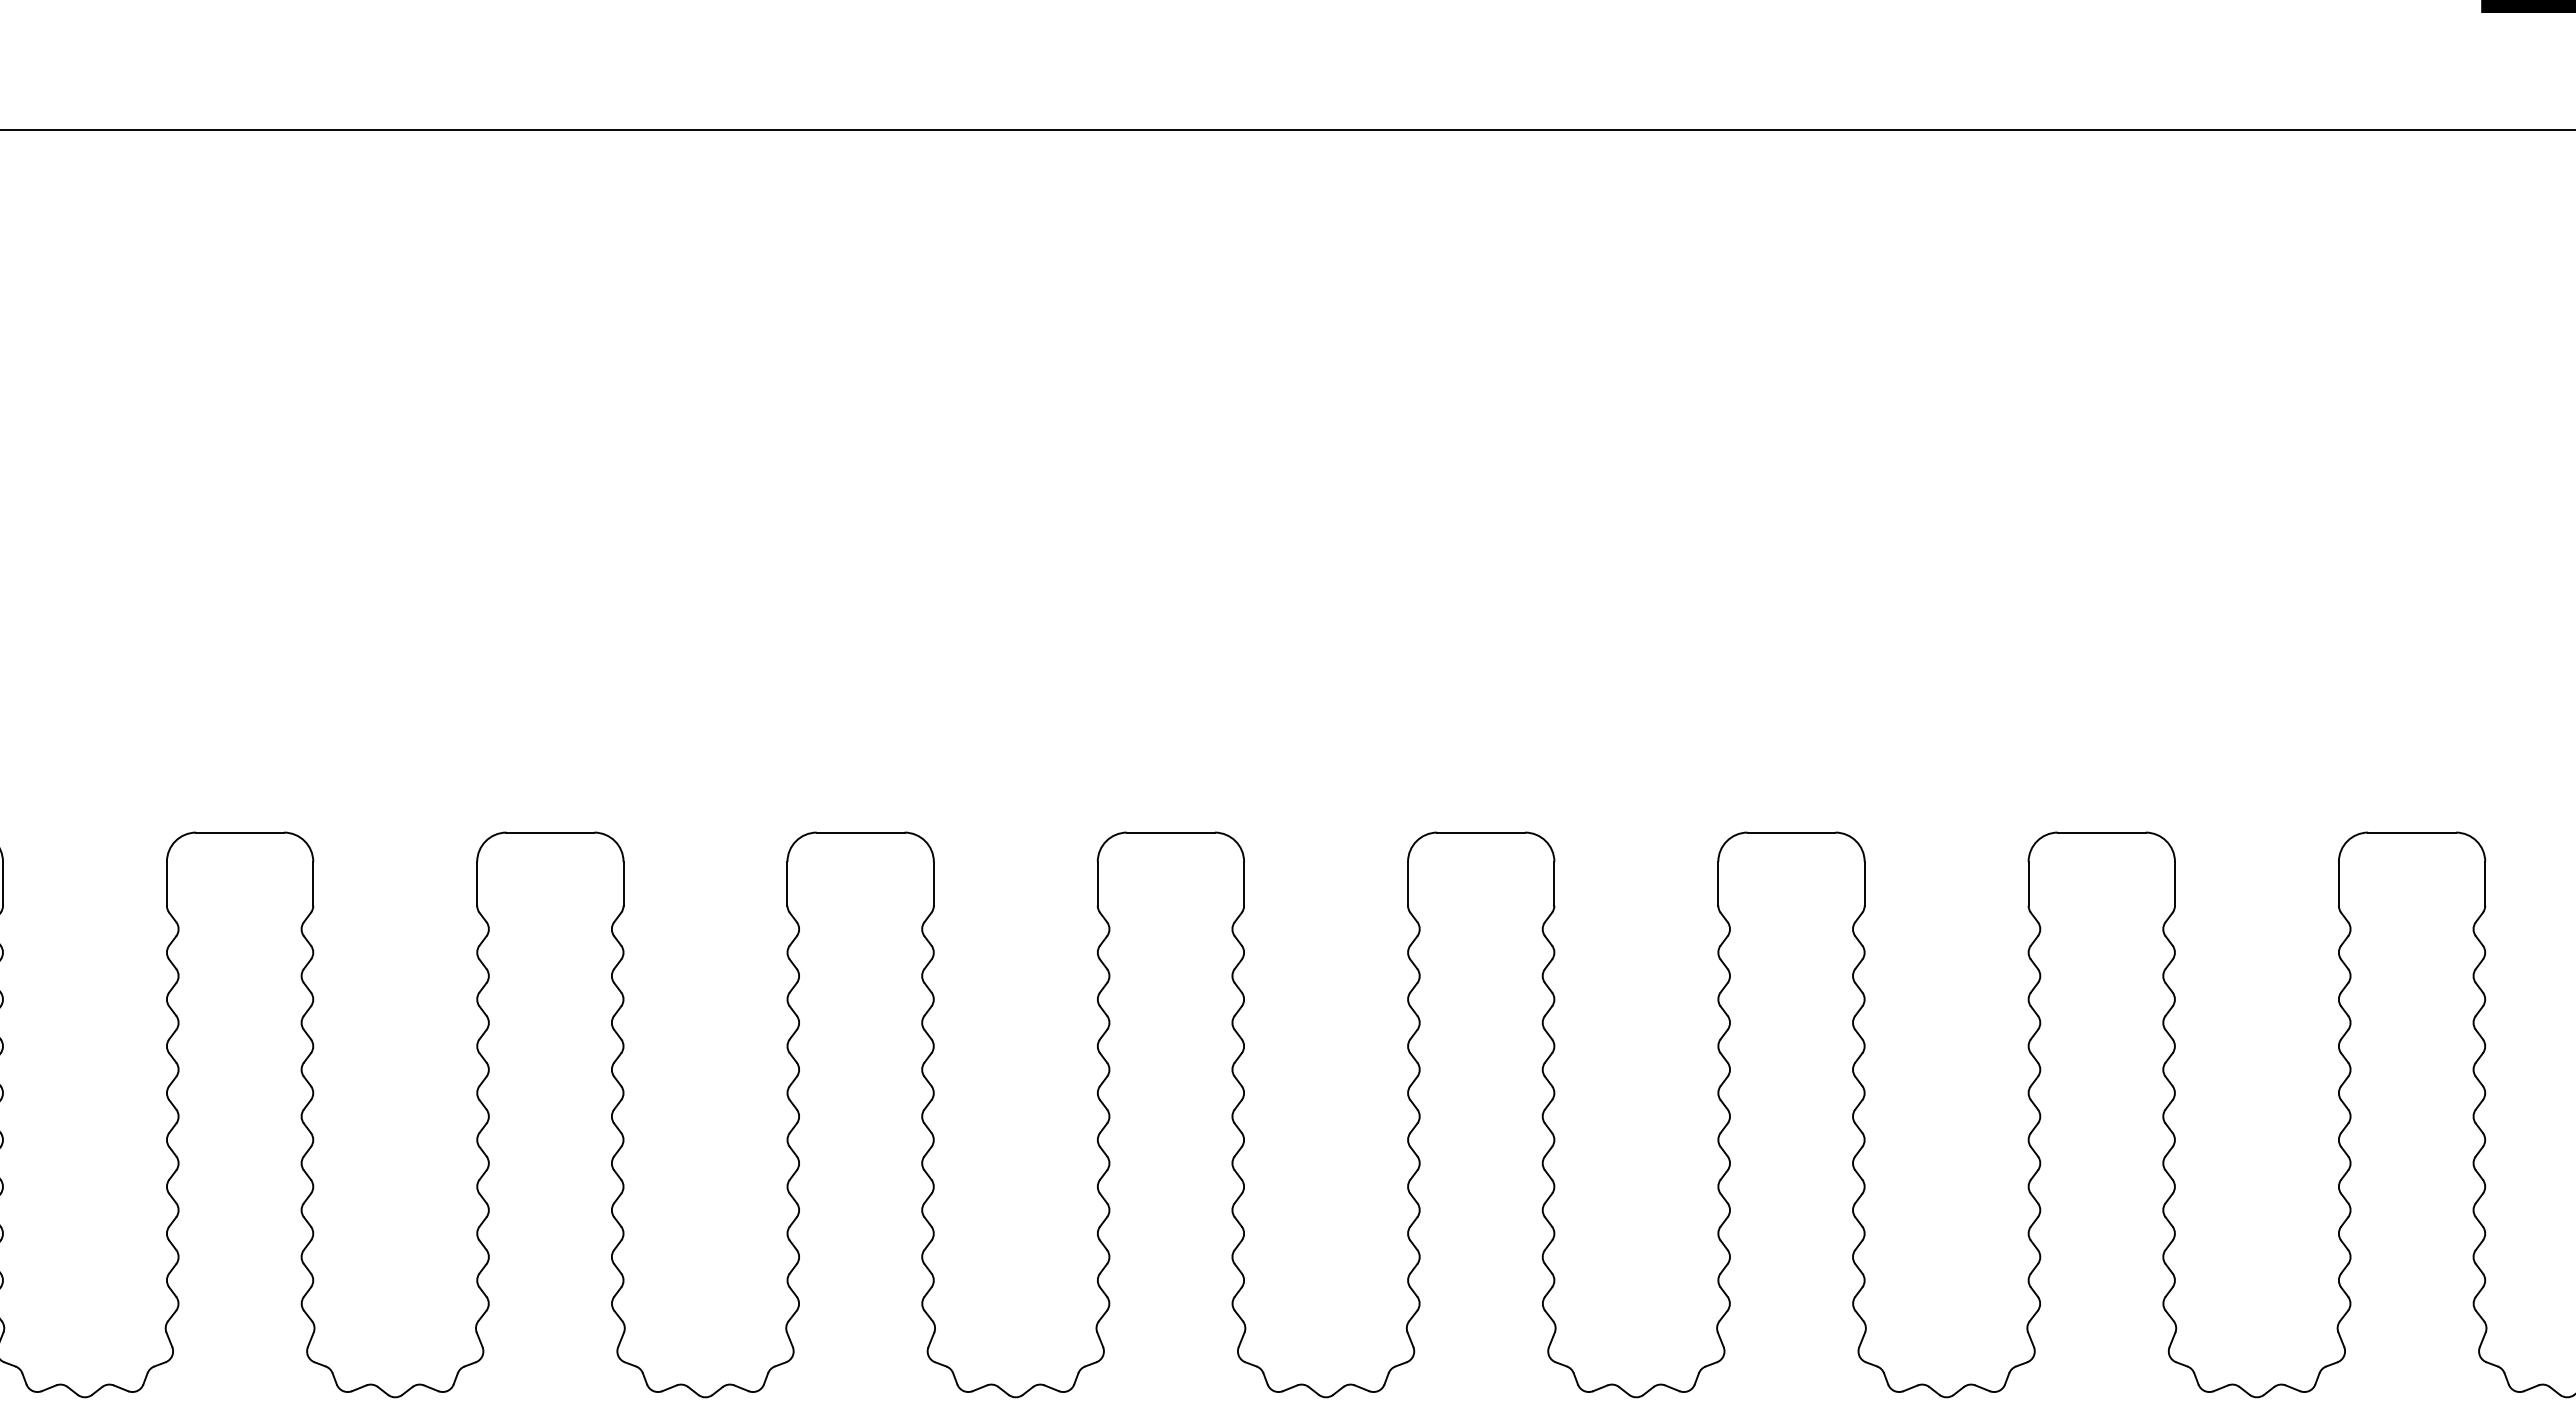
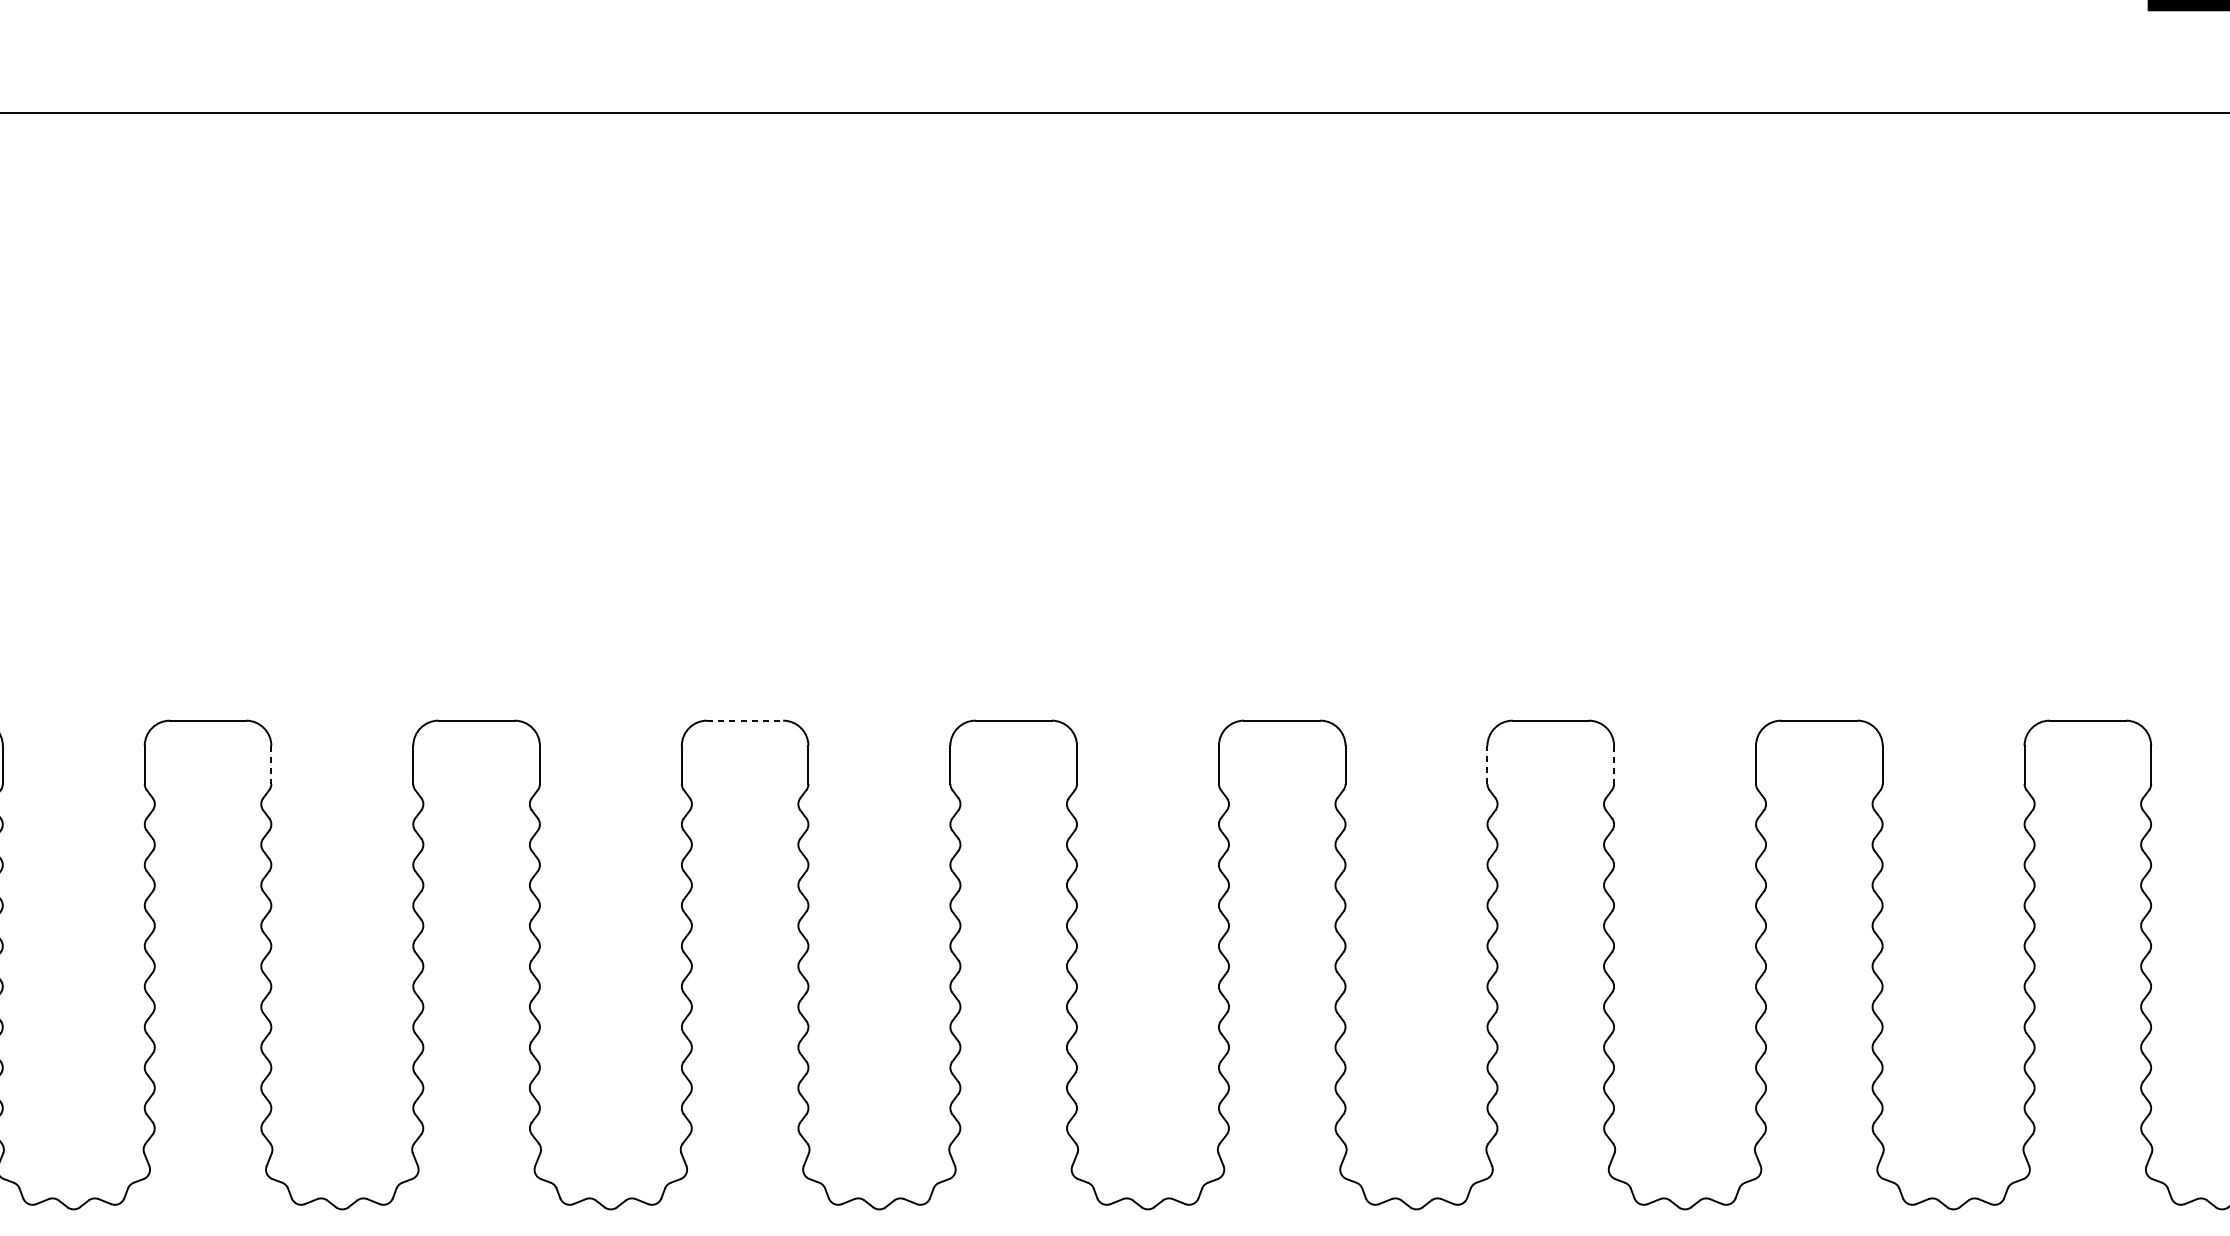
line: (860, 832) -> (744, 720), solid -> dashed
line: (313, 883) -> (271, 764), solid -> dashed
line: (1718, 883) -> (1487, 764), solid -> dashed
line: (1864, 883) -> (1613, 764), solid -> dashed

